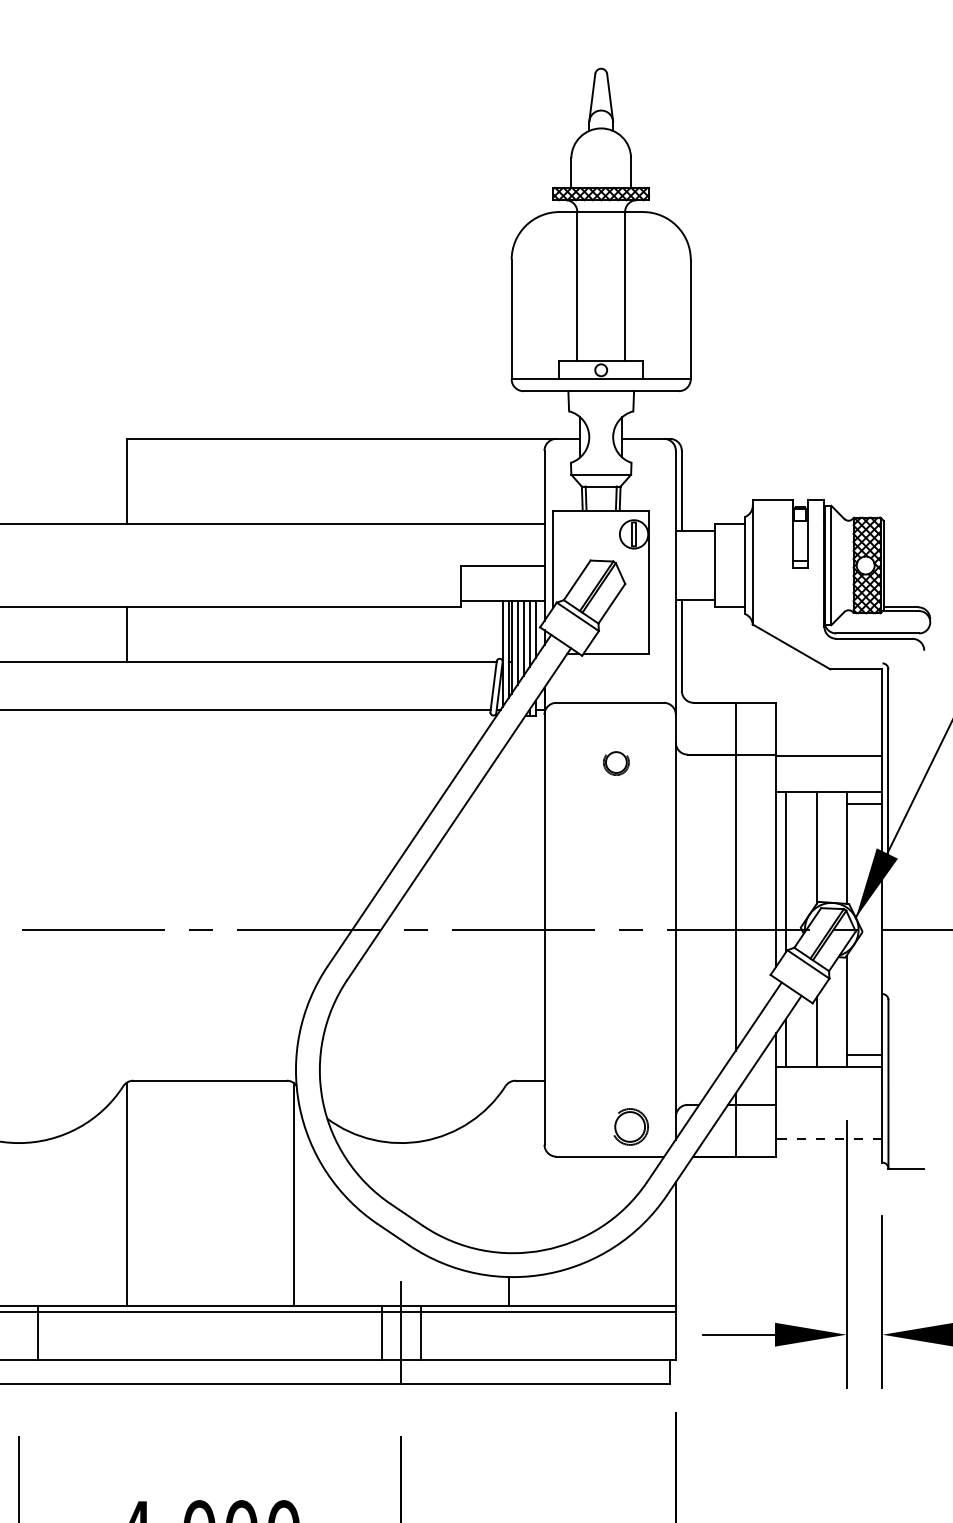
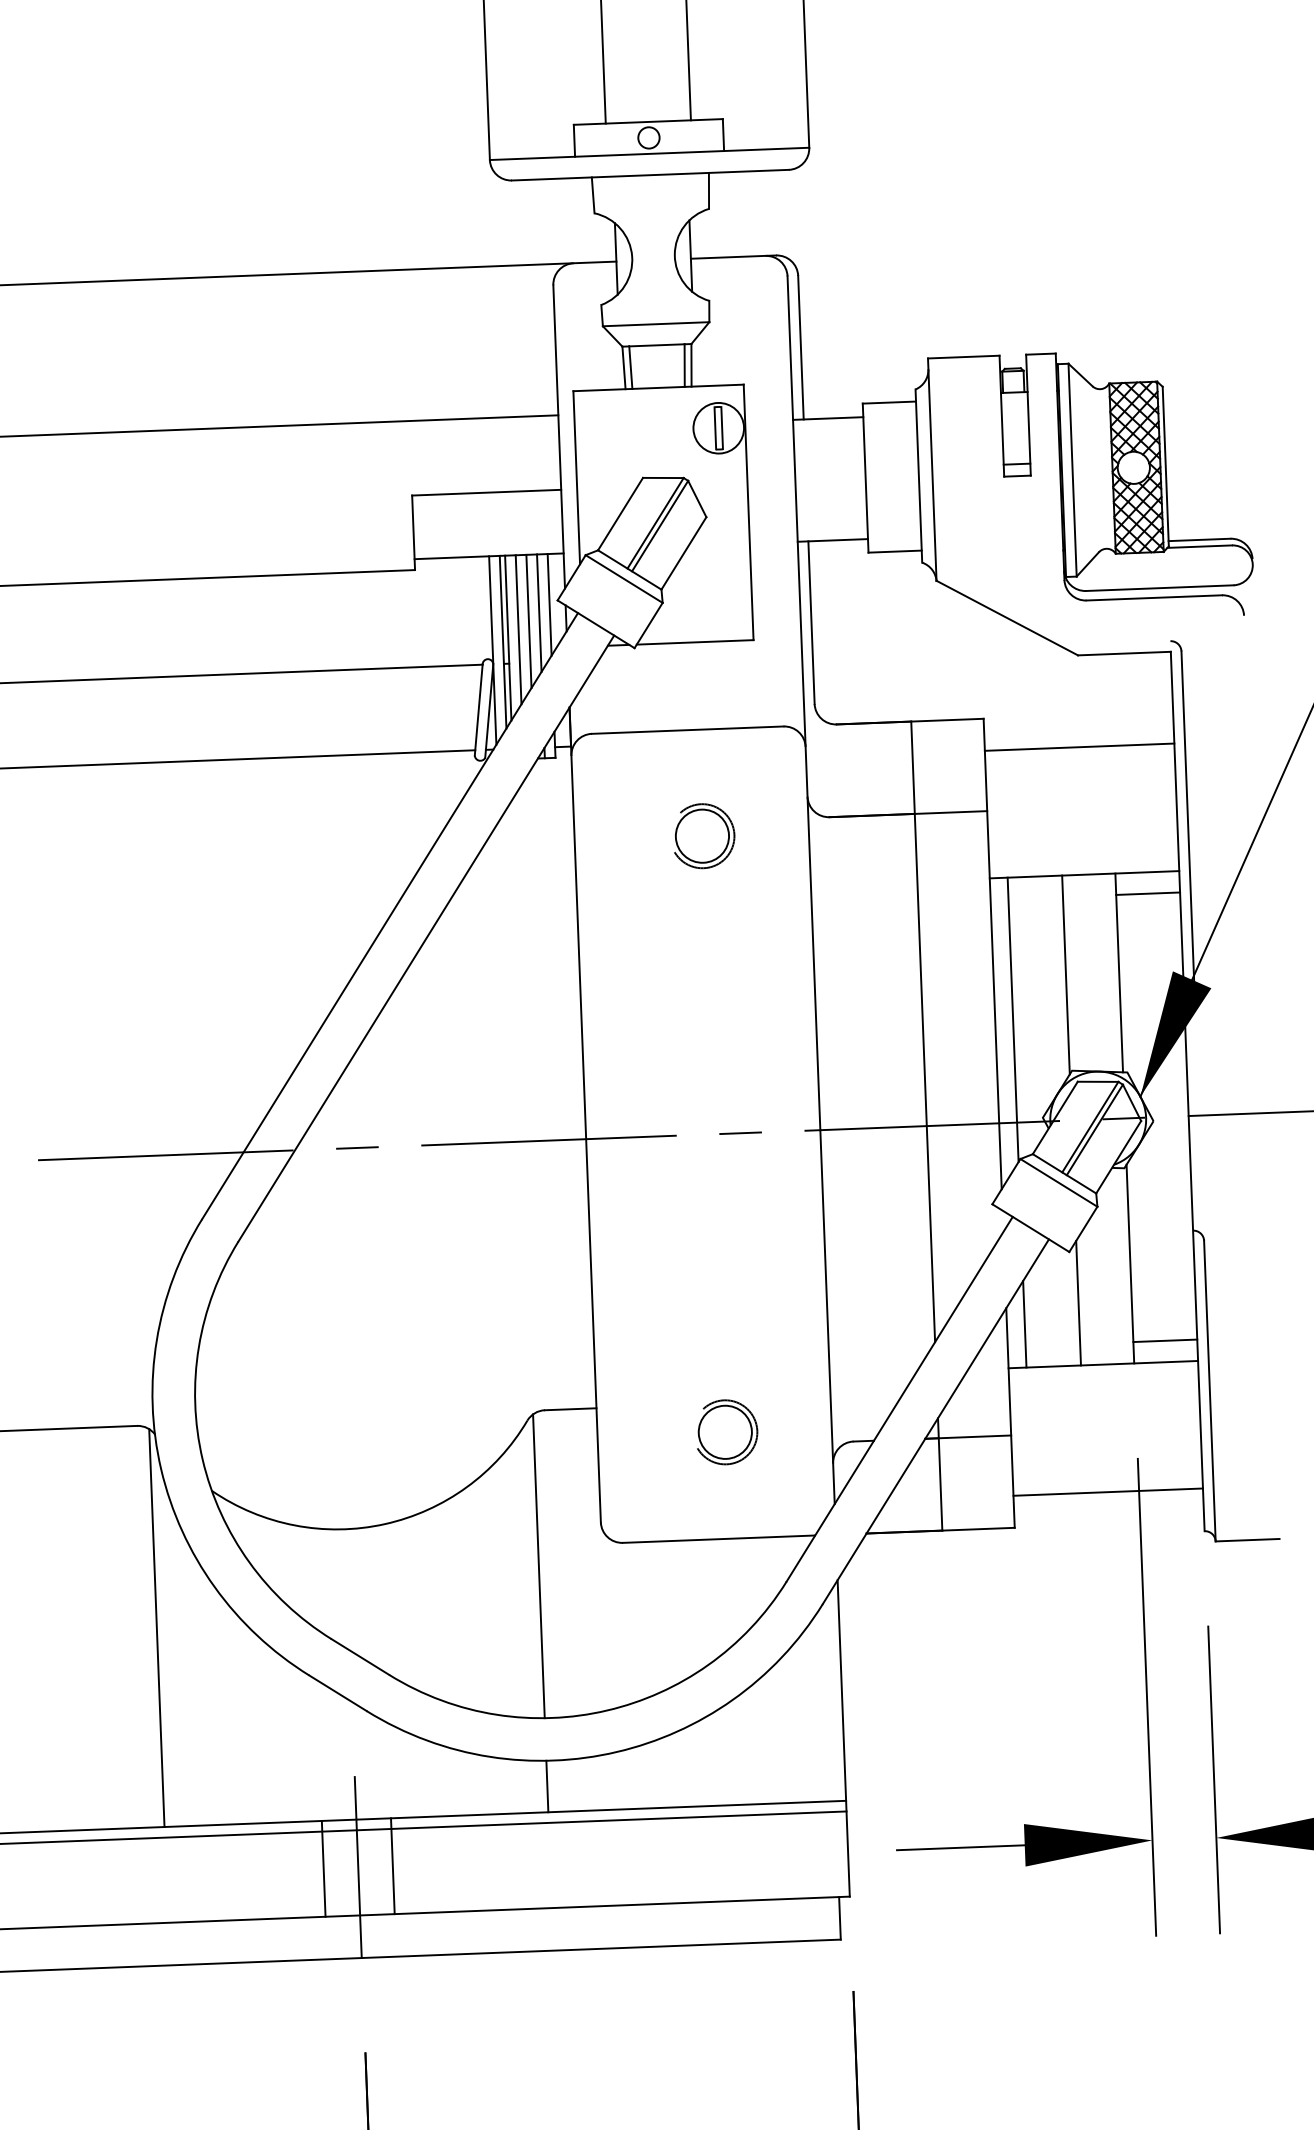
line: (829, 755) -> (1079, 746), moved
part: (616, 762) -> (703, 836), size x1.43
part: (630, 1126) -> (725, 1431), moved
line: (828, 1138) -> (1106, 1491), dashed -> solid
line: (508, 1167) -> (538, 1565), added

